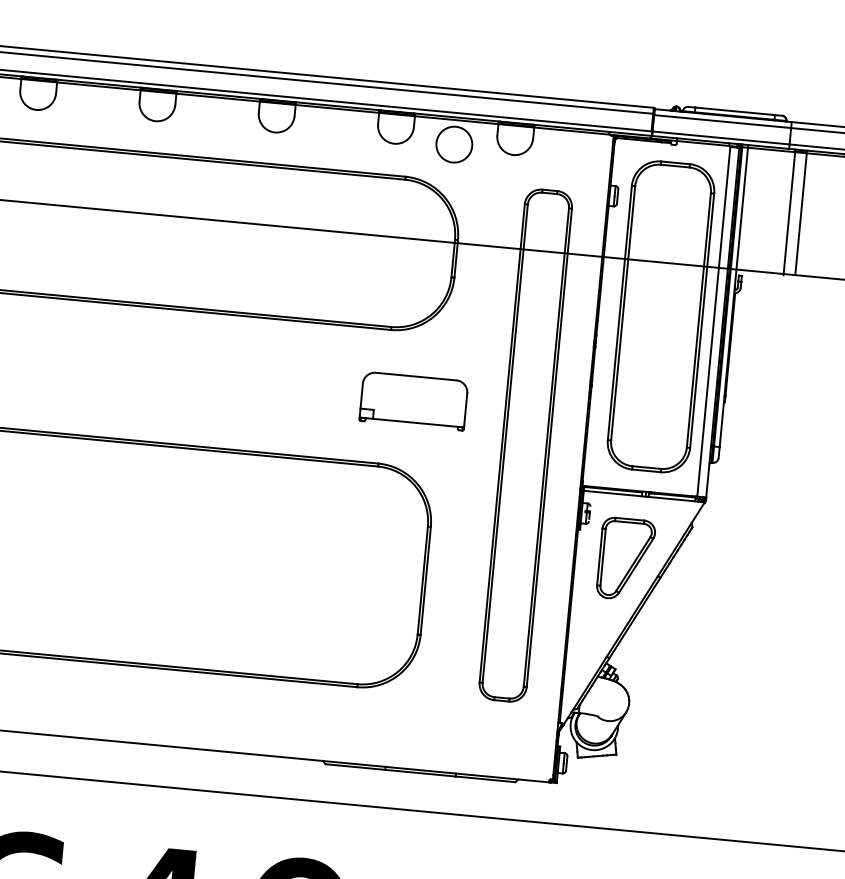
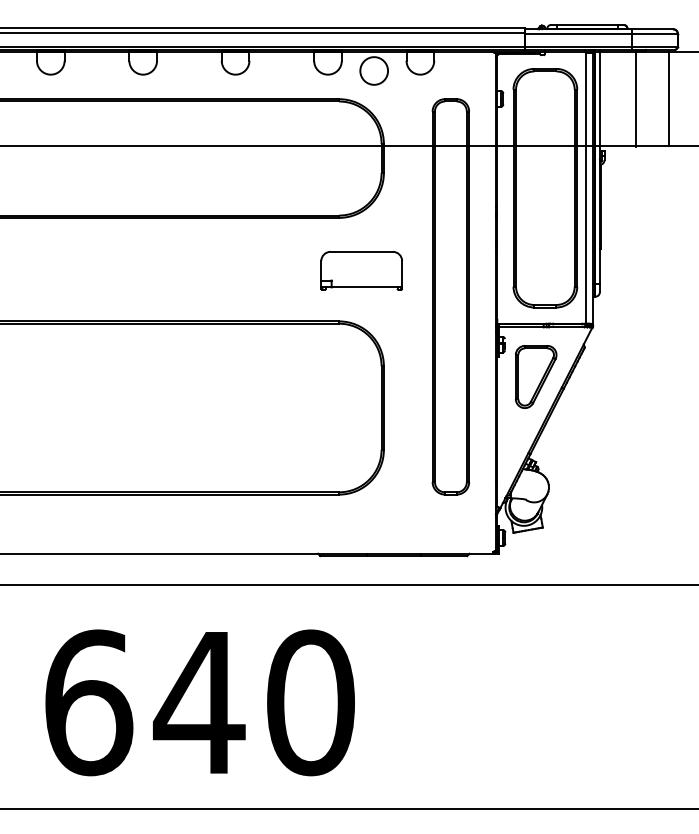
line: (801, 214) -> (669, 99), moved

